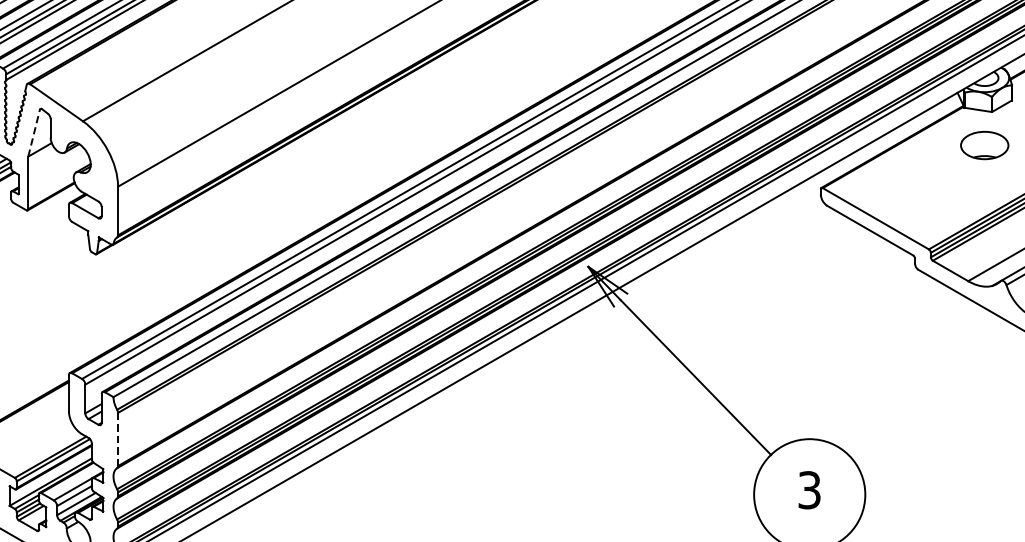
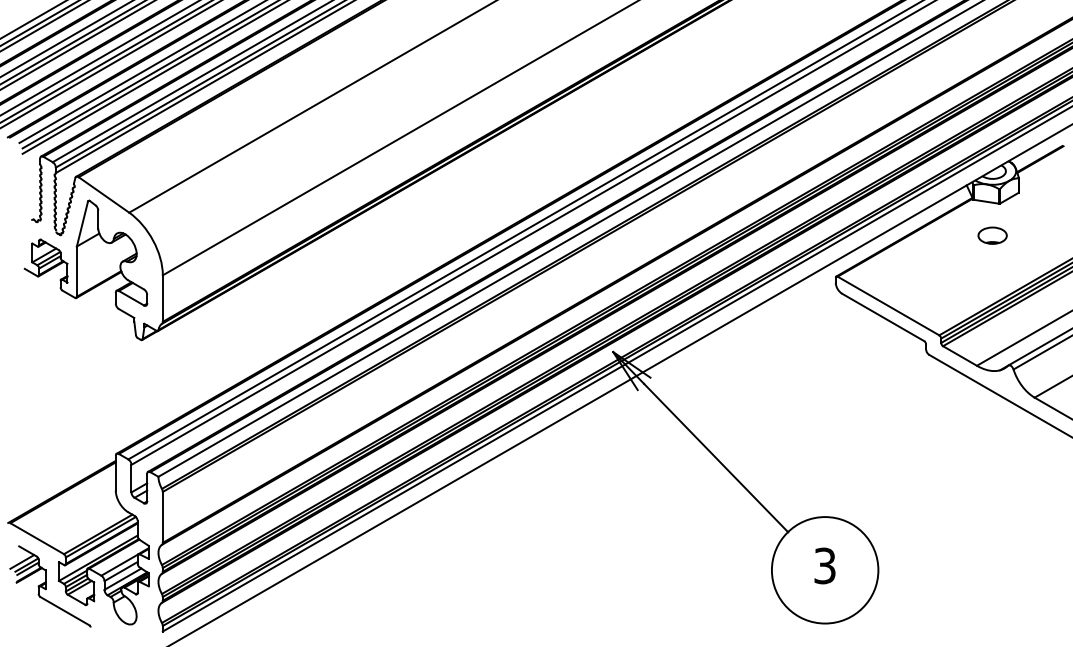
line: (34, 132) -> (82, 223), dashed -> solid
part: (984, 145) -> (992, 235), size x0.62
line: (117, 438) -> (162, 516), dashed -> solid

